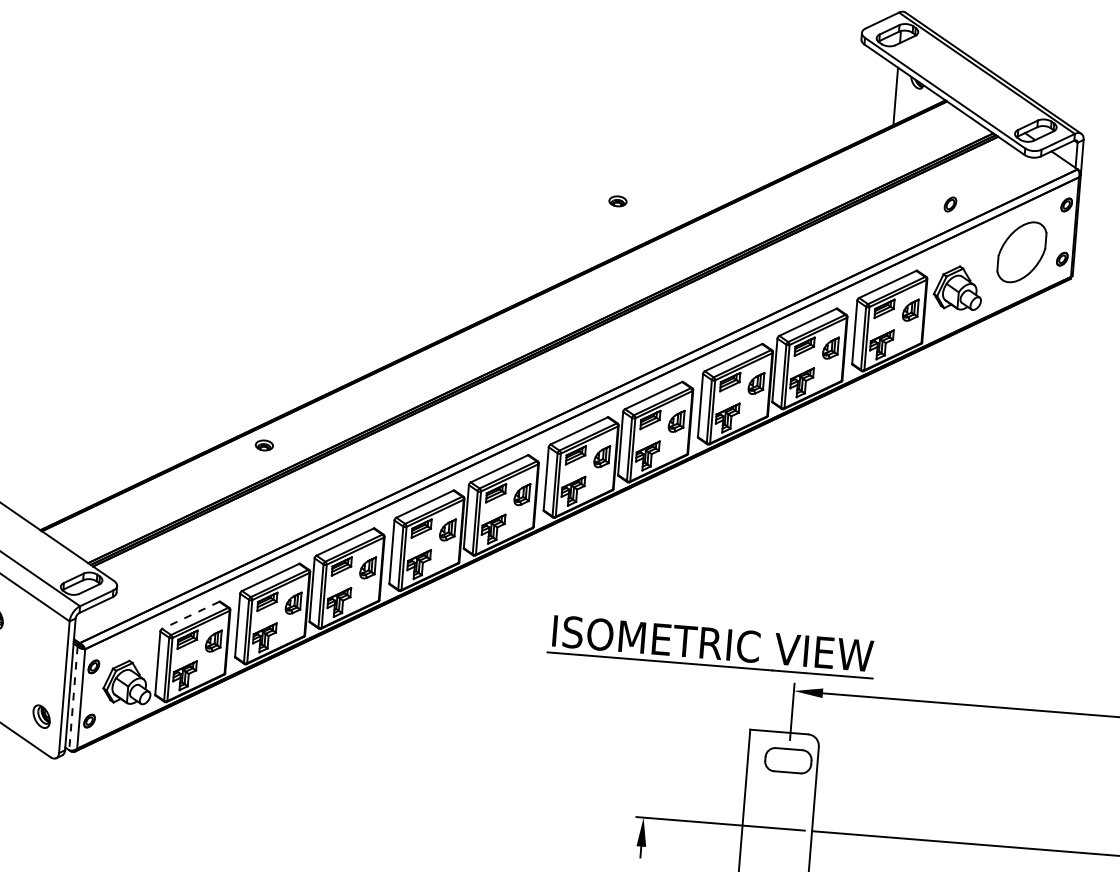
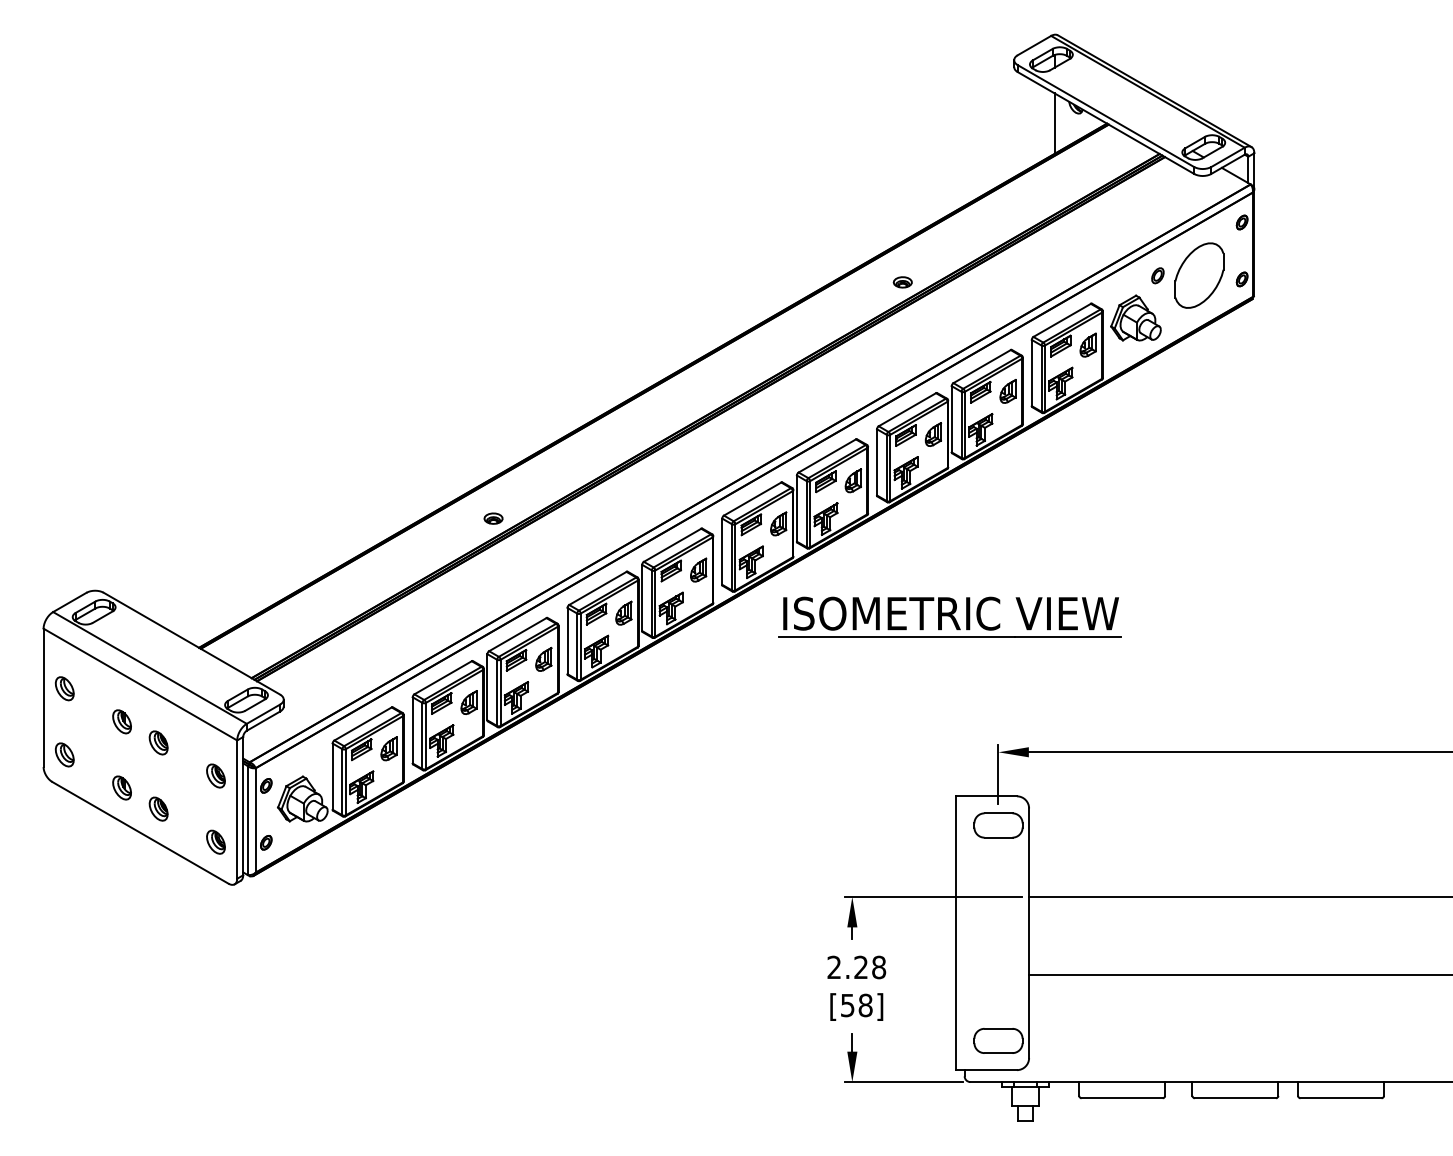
part: (617, 201) -> (902, 282), moved
part: (950, 204) -> (1157, 275), moved
part: (264, 445) -> (493, 518), moved
line: (190, 615) -> (362, 724), dashed -> solid
part: (711, 646) -> (949, 616), moved
part: (46, 653) -> (215, 775), added
line: (73, 698) -> (247, 820), dashed -> solid

